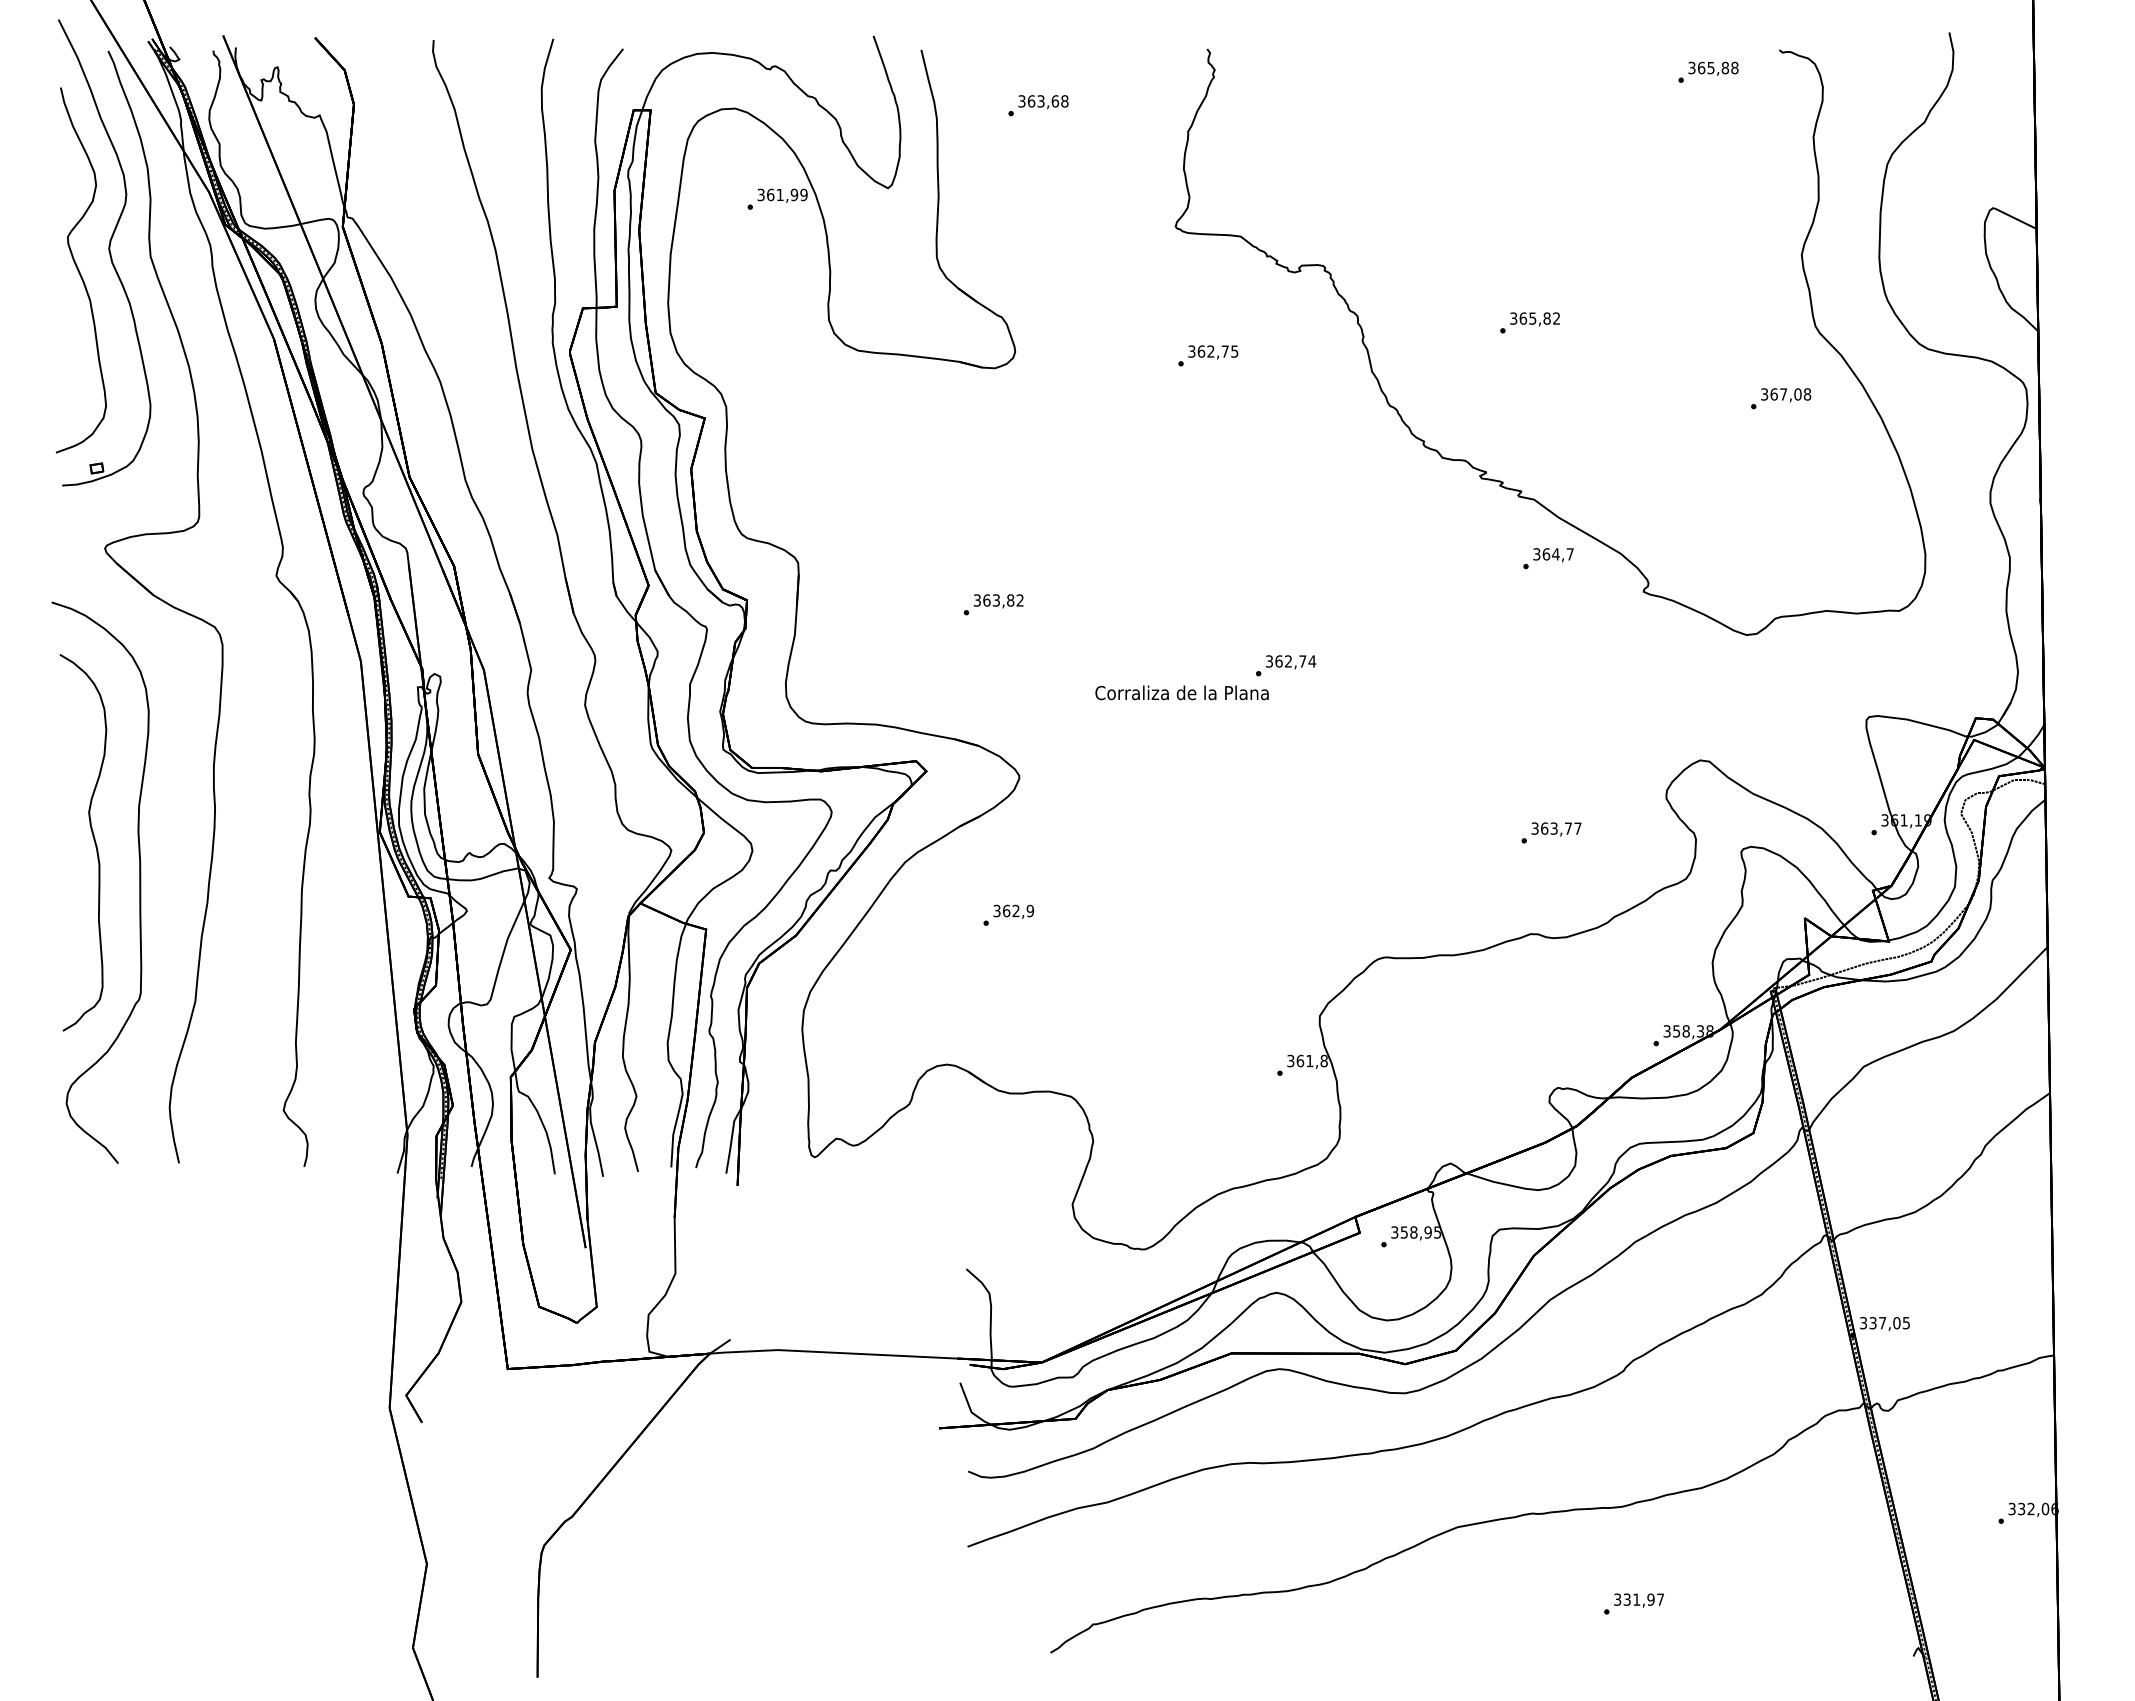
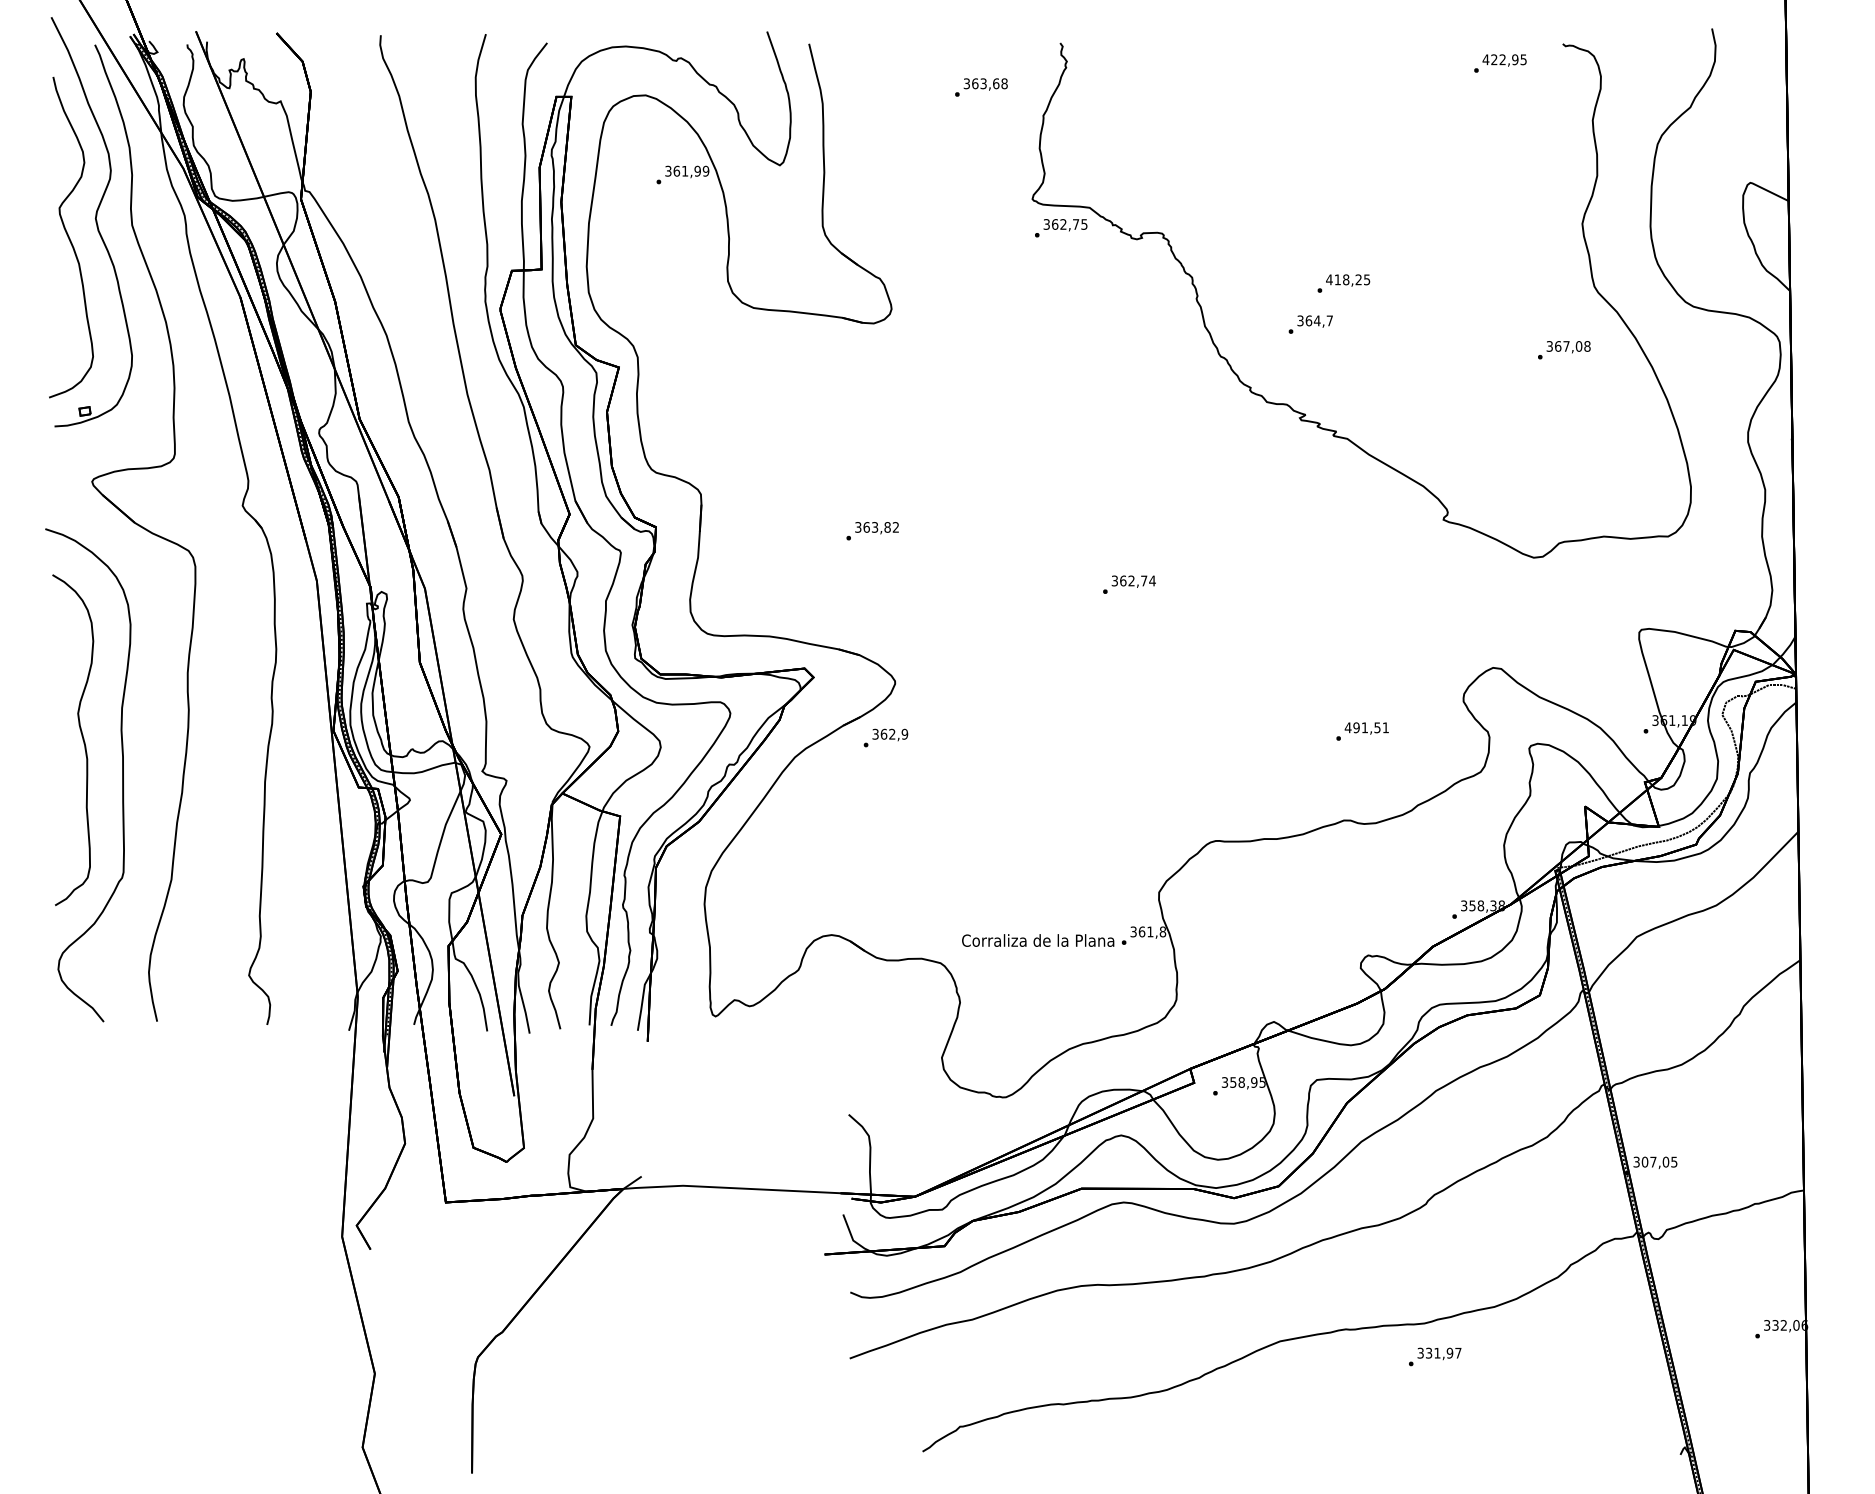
text: (1713, 67) -> (1504, 59), 365,88 -> 422,95
text: (1038, 105) -> (981, 87), moved
text: (1534, 318) -> (1347, 279), 365,82 -> 418,25
text: (1208, 355) -> (1061, 227), moved
text: (1548, 558) -> (1310, 324), moved
text: (1181, 692) -> (1037, 940), moved
text: (1556, 828) -> (1366, 727), 363,77 -> 491,51
text: (1008, 914) -> (885, 737), moved
text: (1872, 1323) -> (1644, 1162), 337,05 -> 307,05
text: (1633, 1603) -> (1434, 1356), moved

